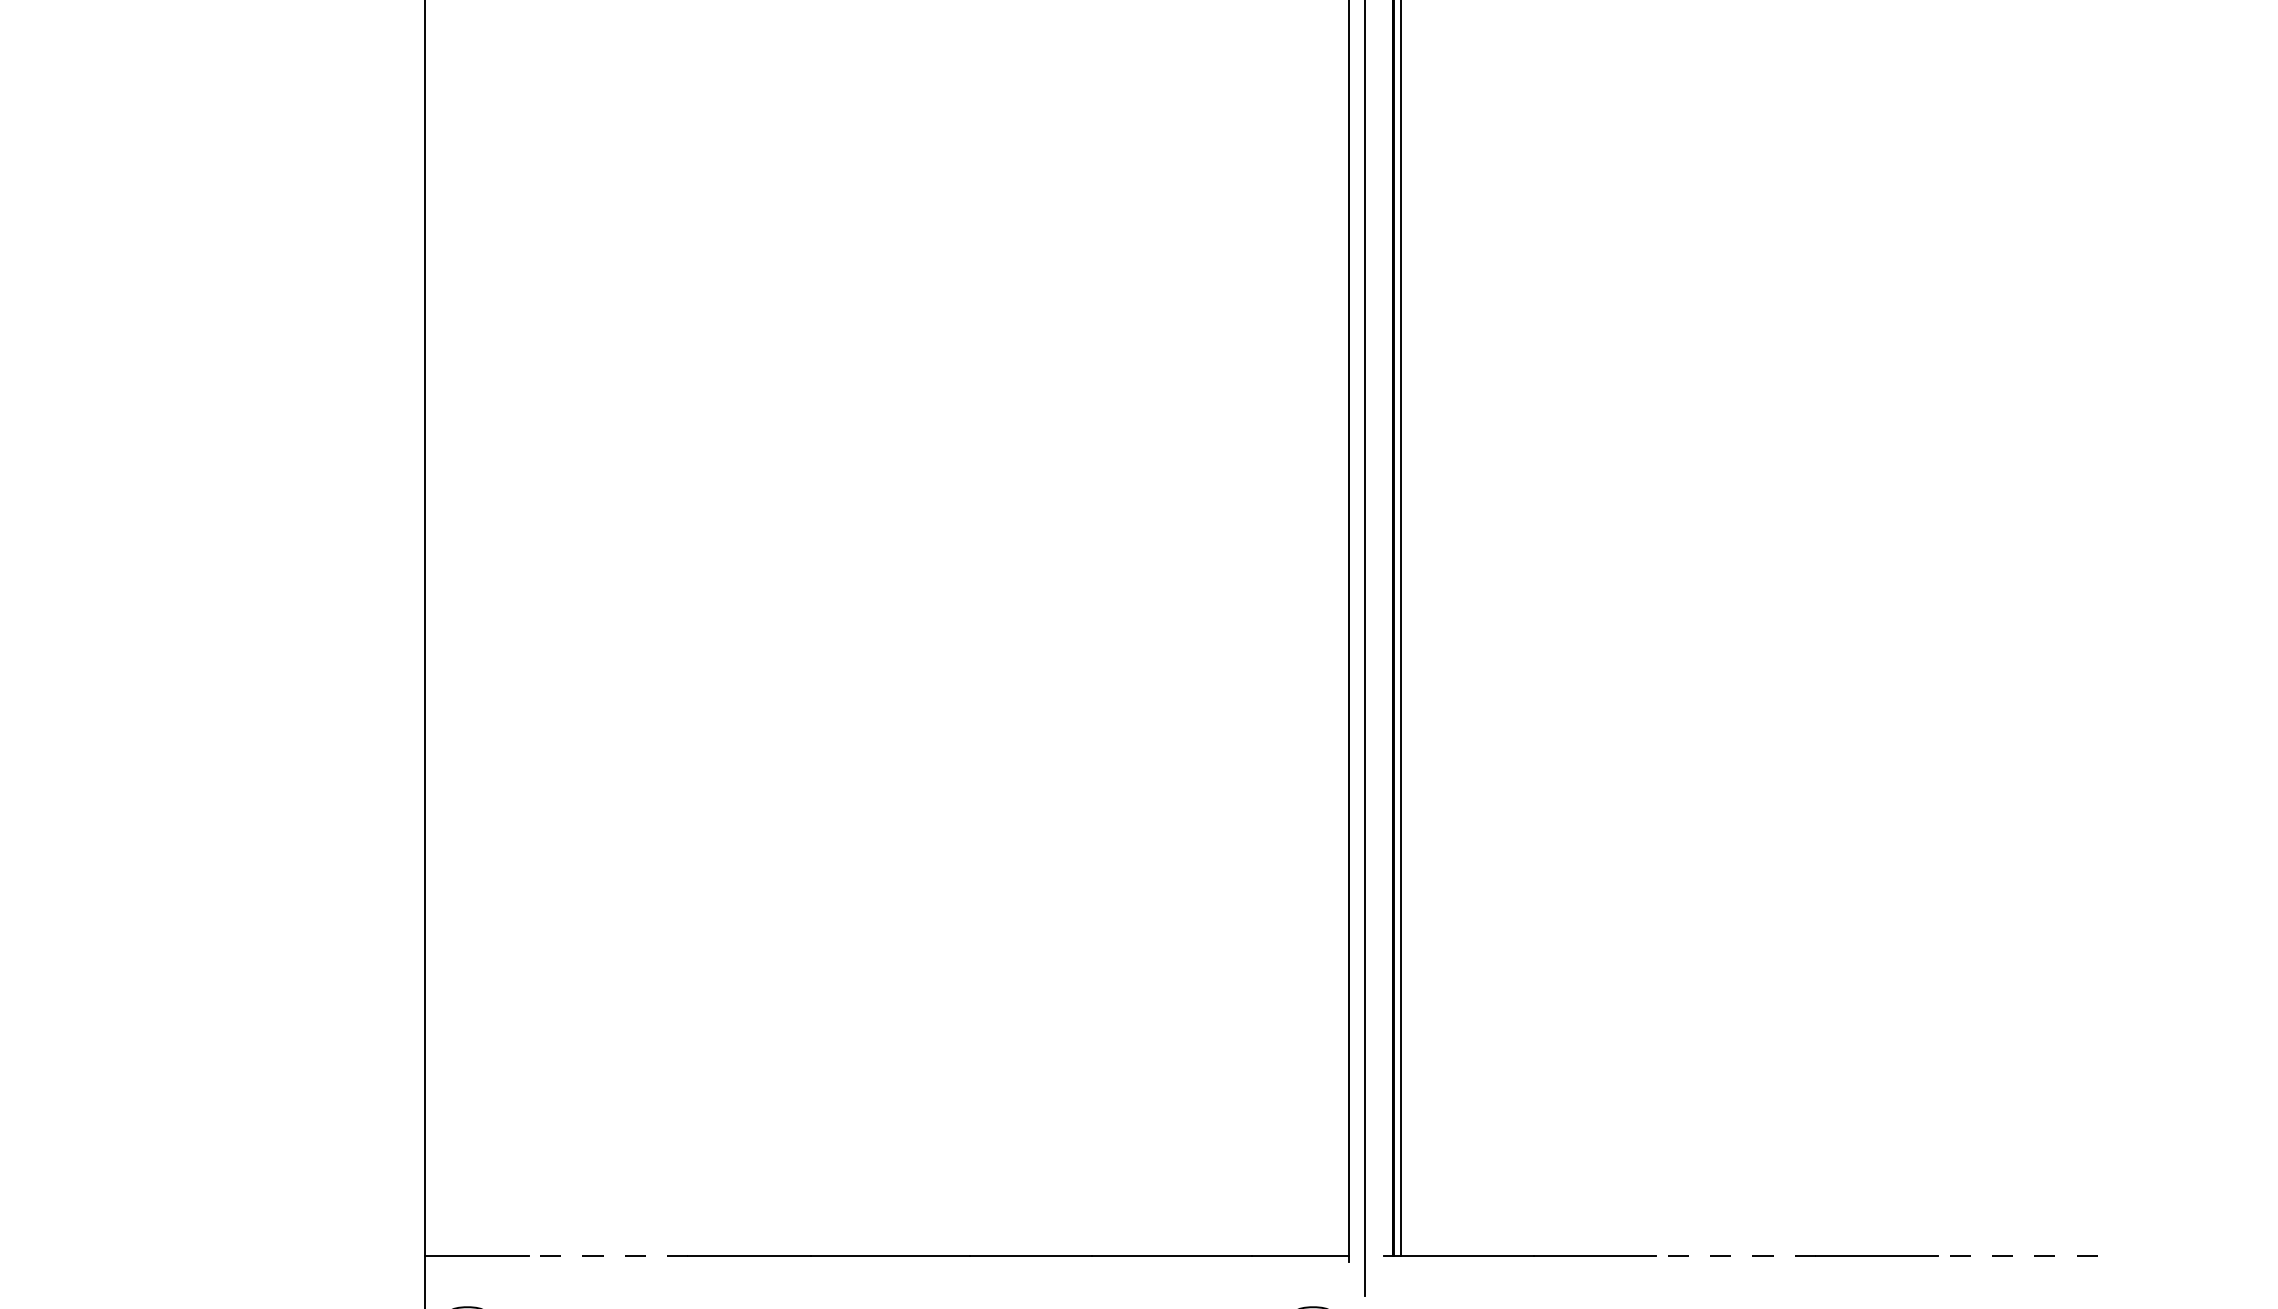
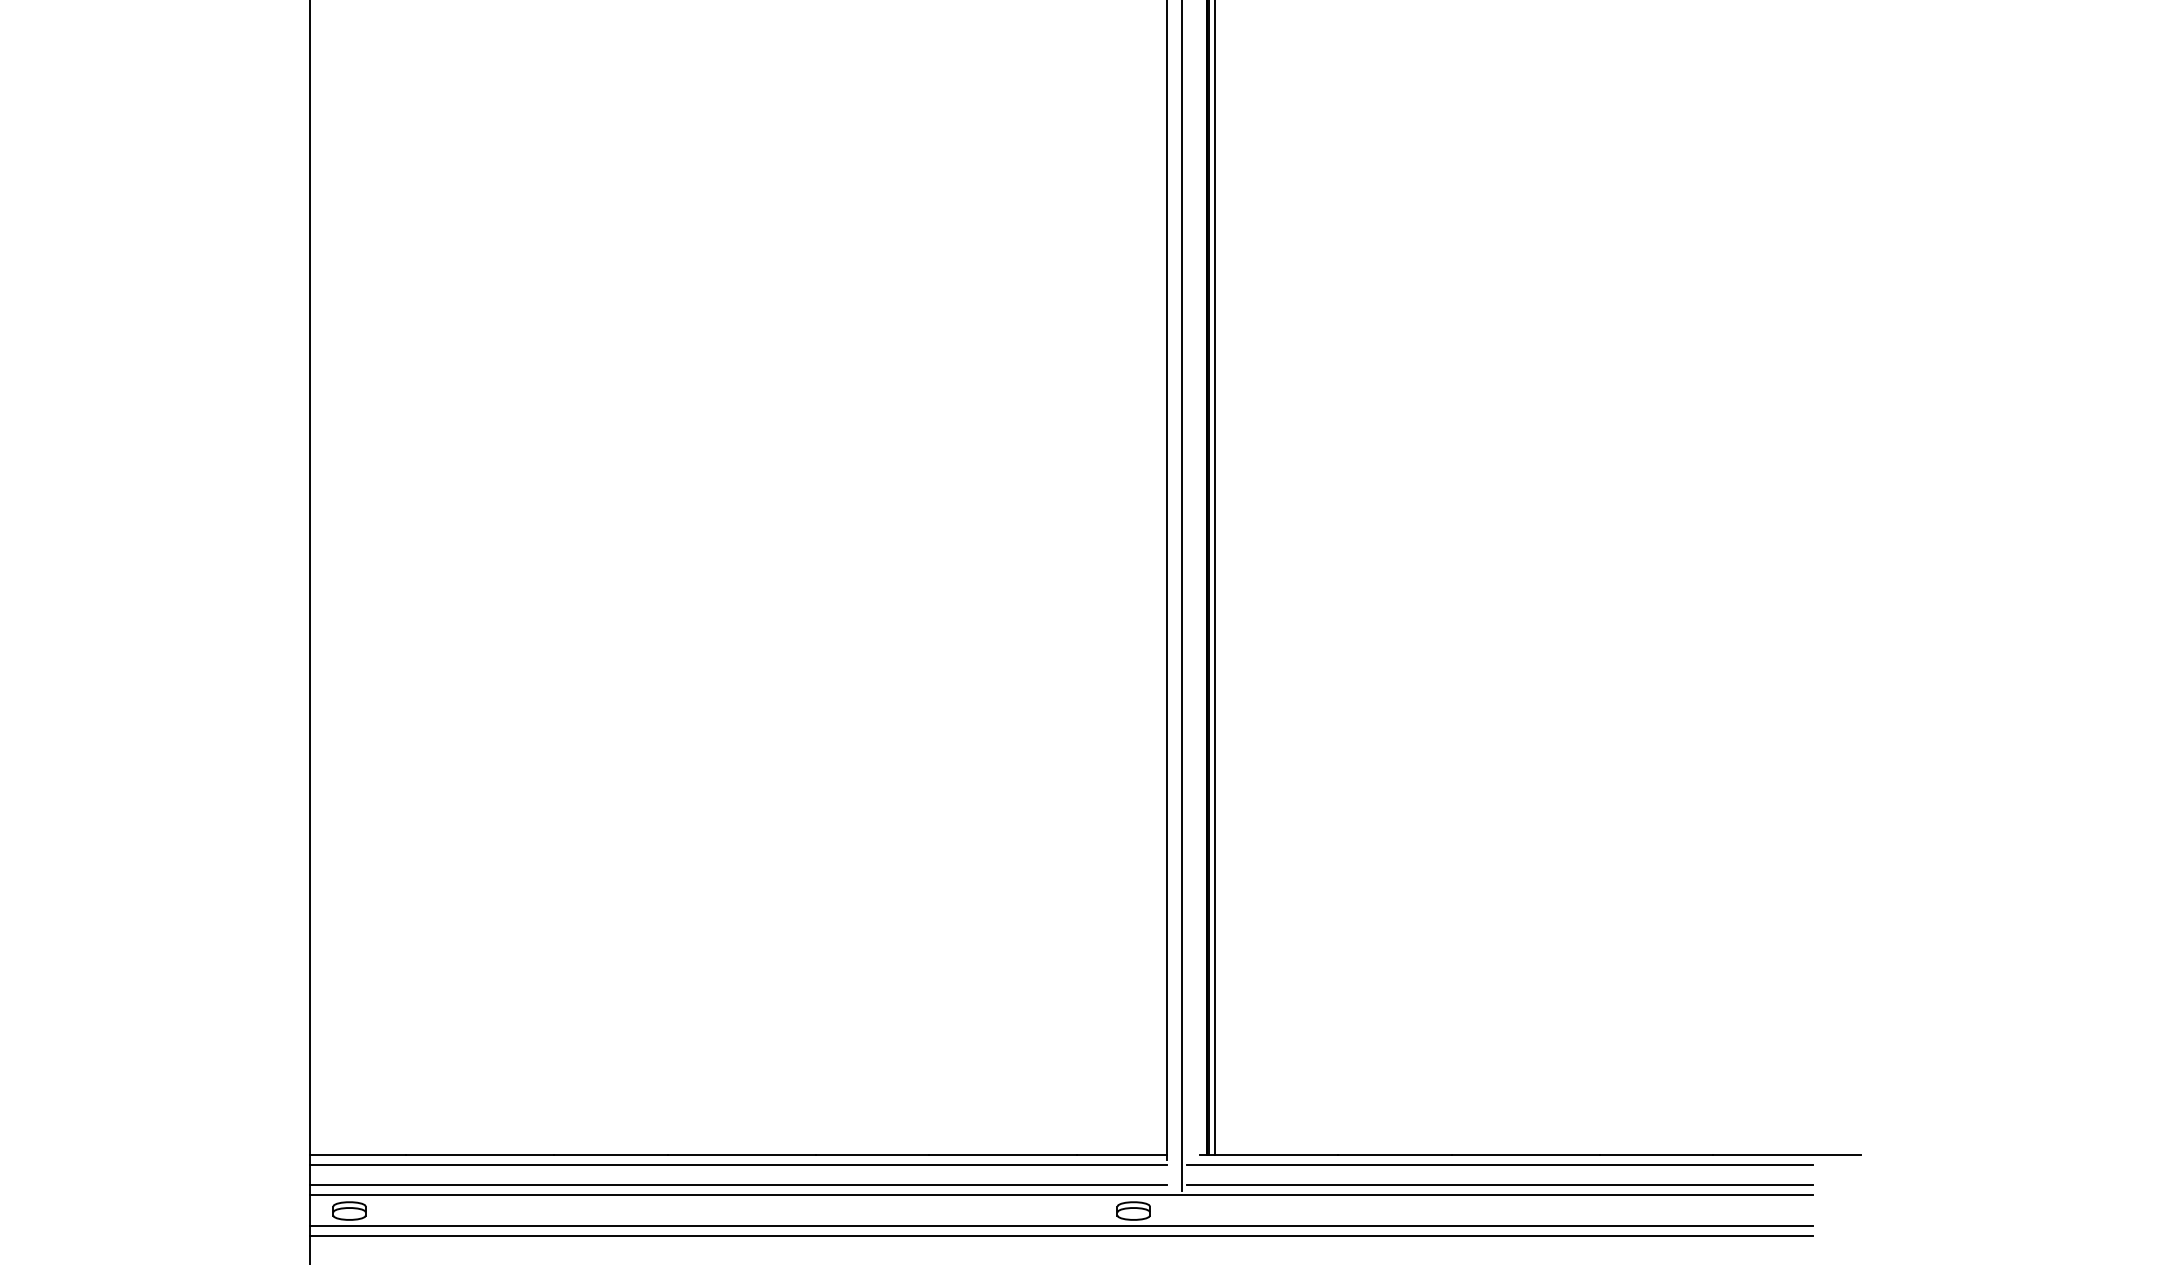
line: (608, 1255) -> (480, 1154), dashed -> solid
line: (1735, 1255) -> (1525, 1154), dashed -> solid
line: (2018, 1255) -> (1787, 1154), dashed -> solid
line: (886, 1267) -> (738, 1165), added
line: (1707, 1267) -> (1499, 1165), added
line: (886, 1289) -> (738, 1185), added
line: (1707, 1289) -> (1499, 1185), added
line: (1235, 1299) -> (1061, 1195), added

